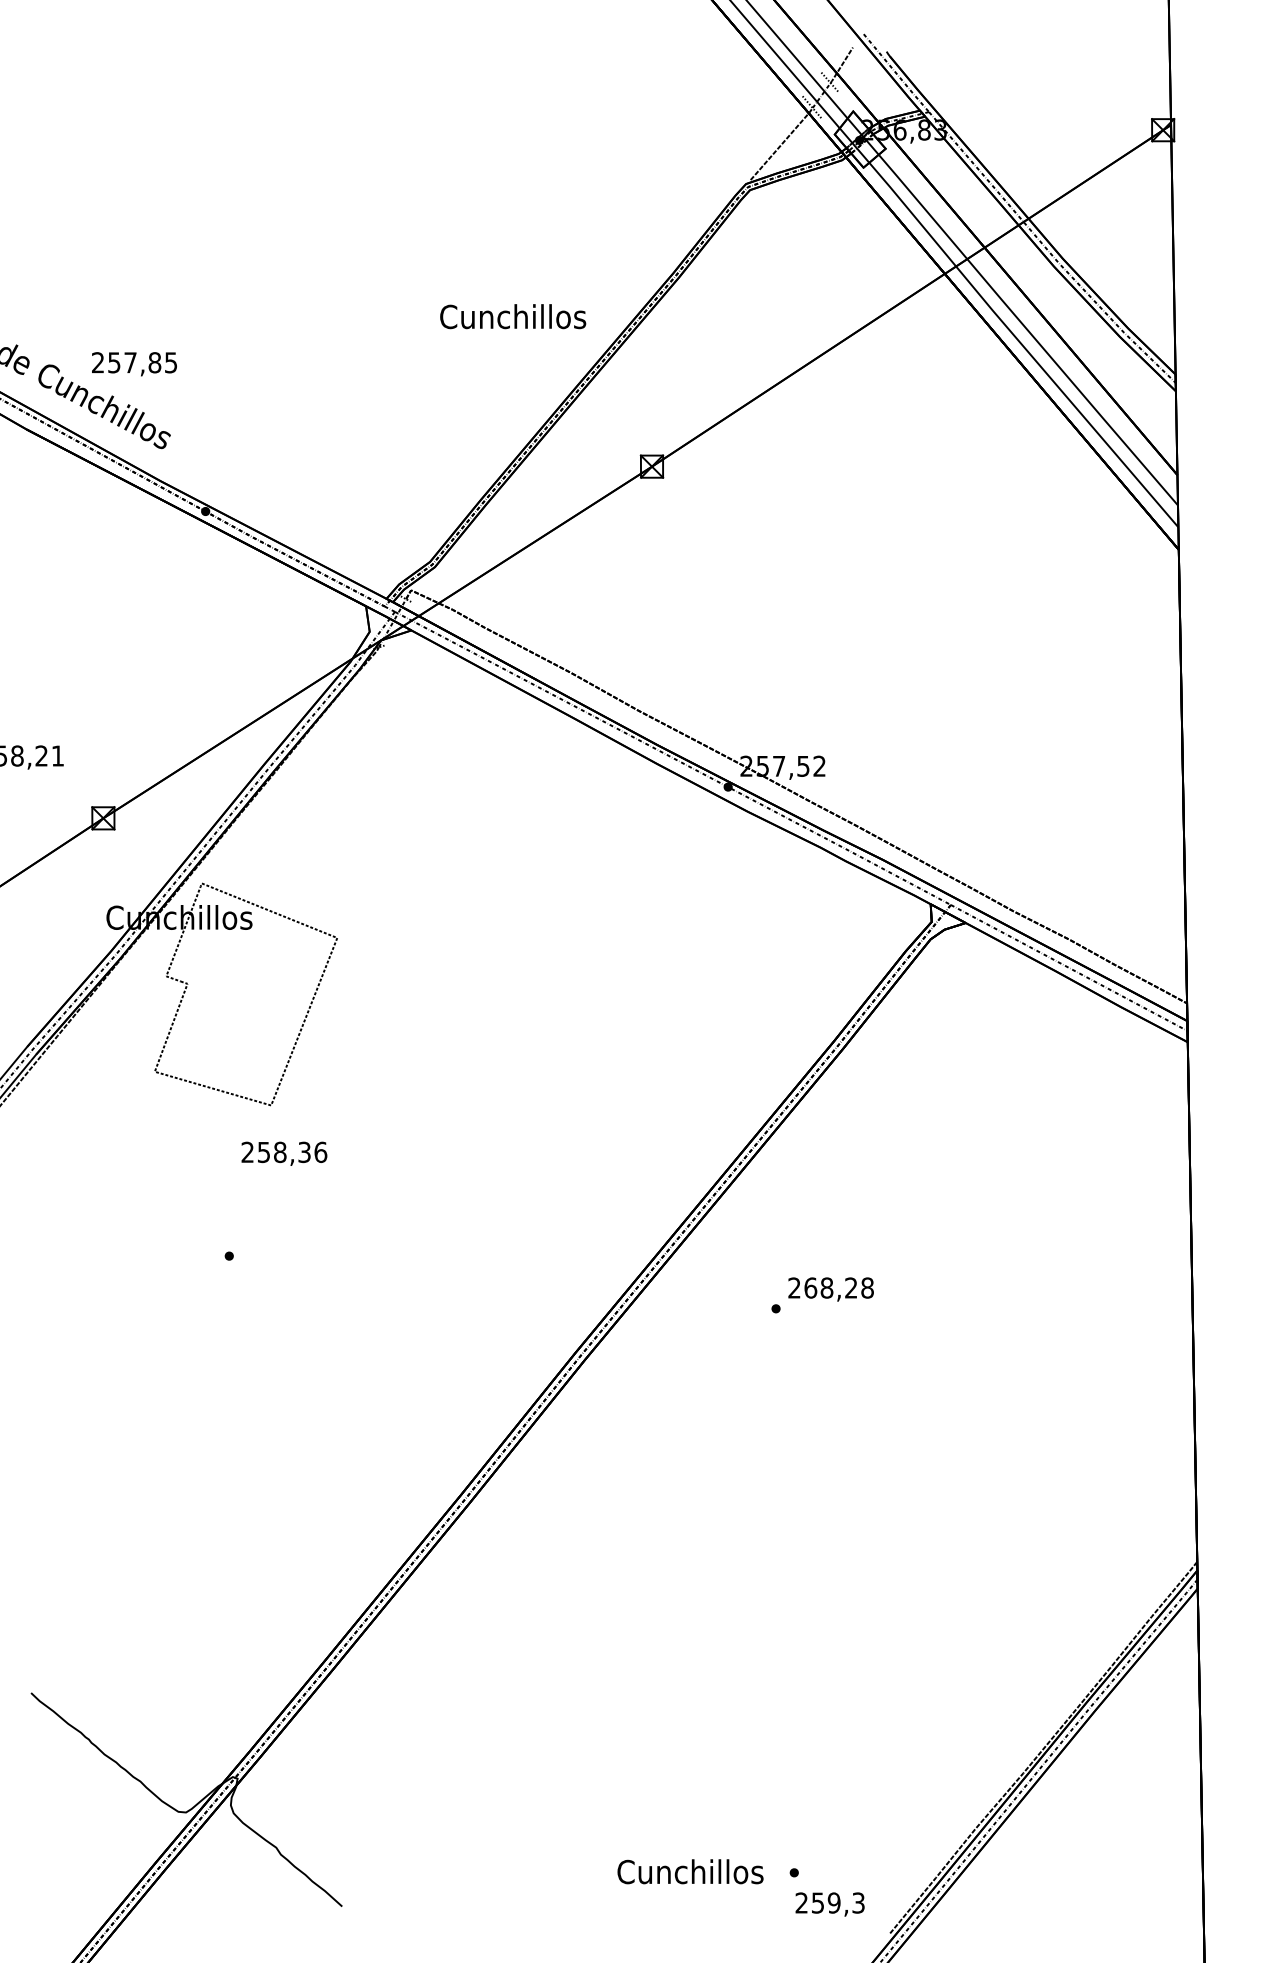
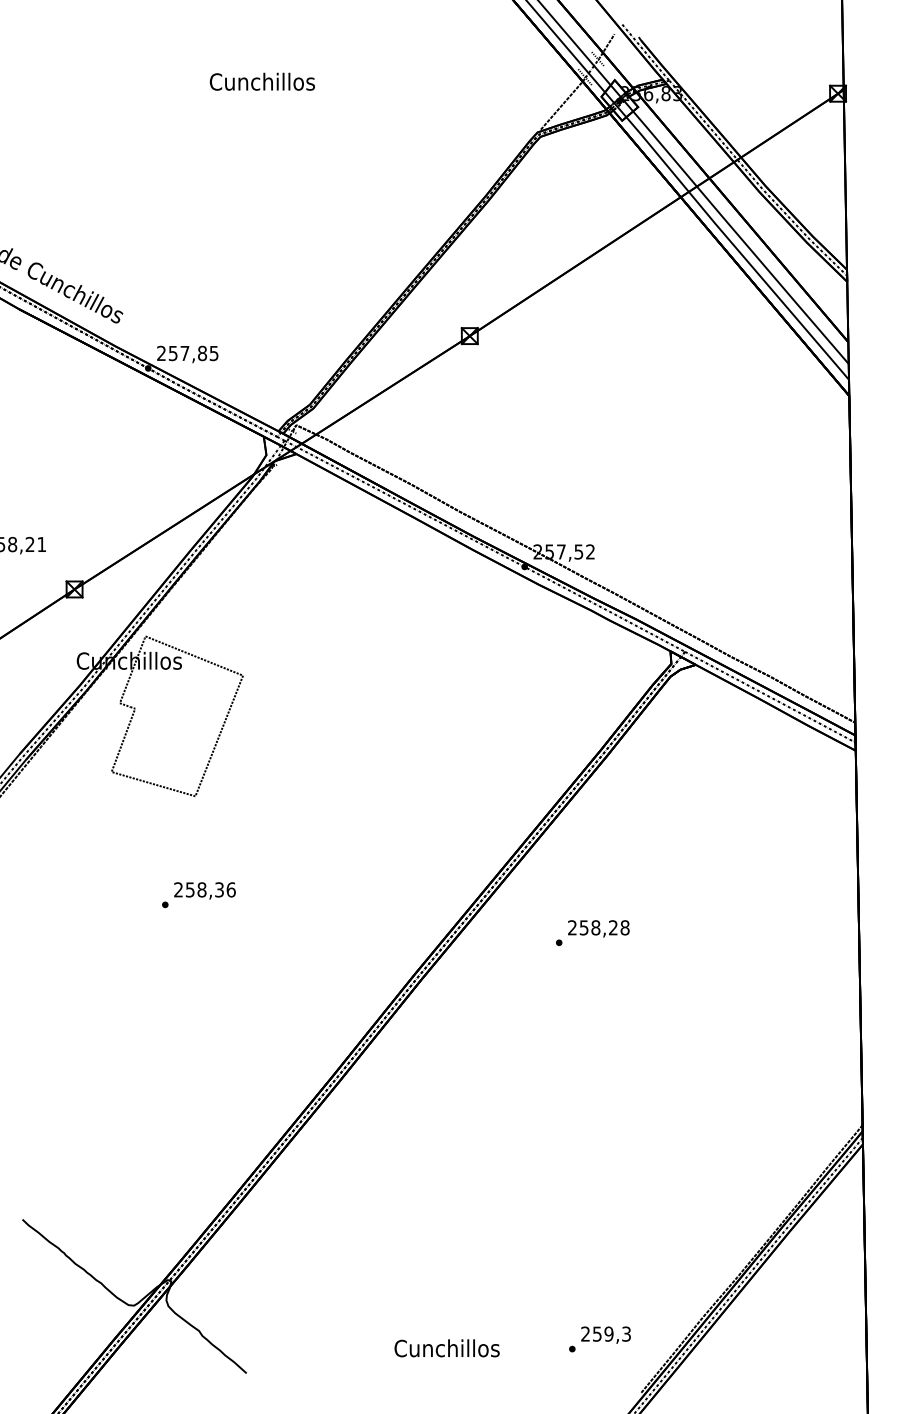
text: (513, 316) -> (262, 81), moved
text: (134, 364) -> (187, 354), moved
text: (284, 1153) -> (205, 890), moved
text: (810, 1287) -> (583, 927), 268,28 -> 258,28
text: (690, 1871) -> (447, 1348), moved
text: (829, 1904) -> (605, 1335), moved

